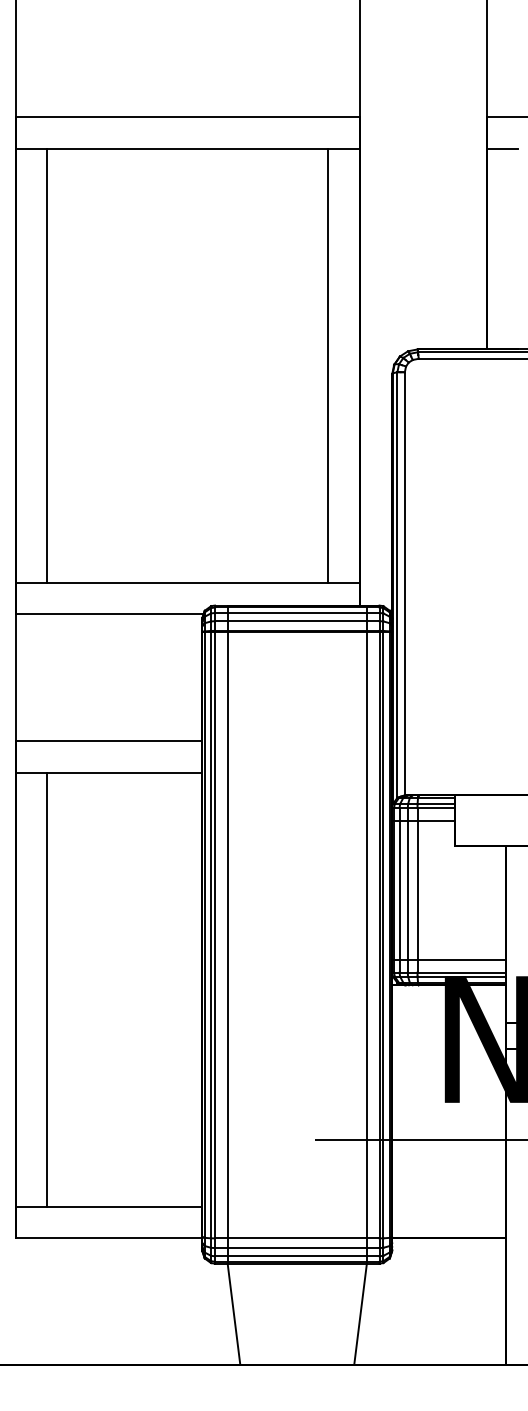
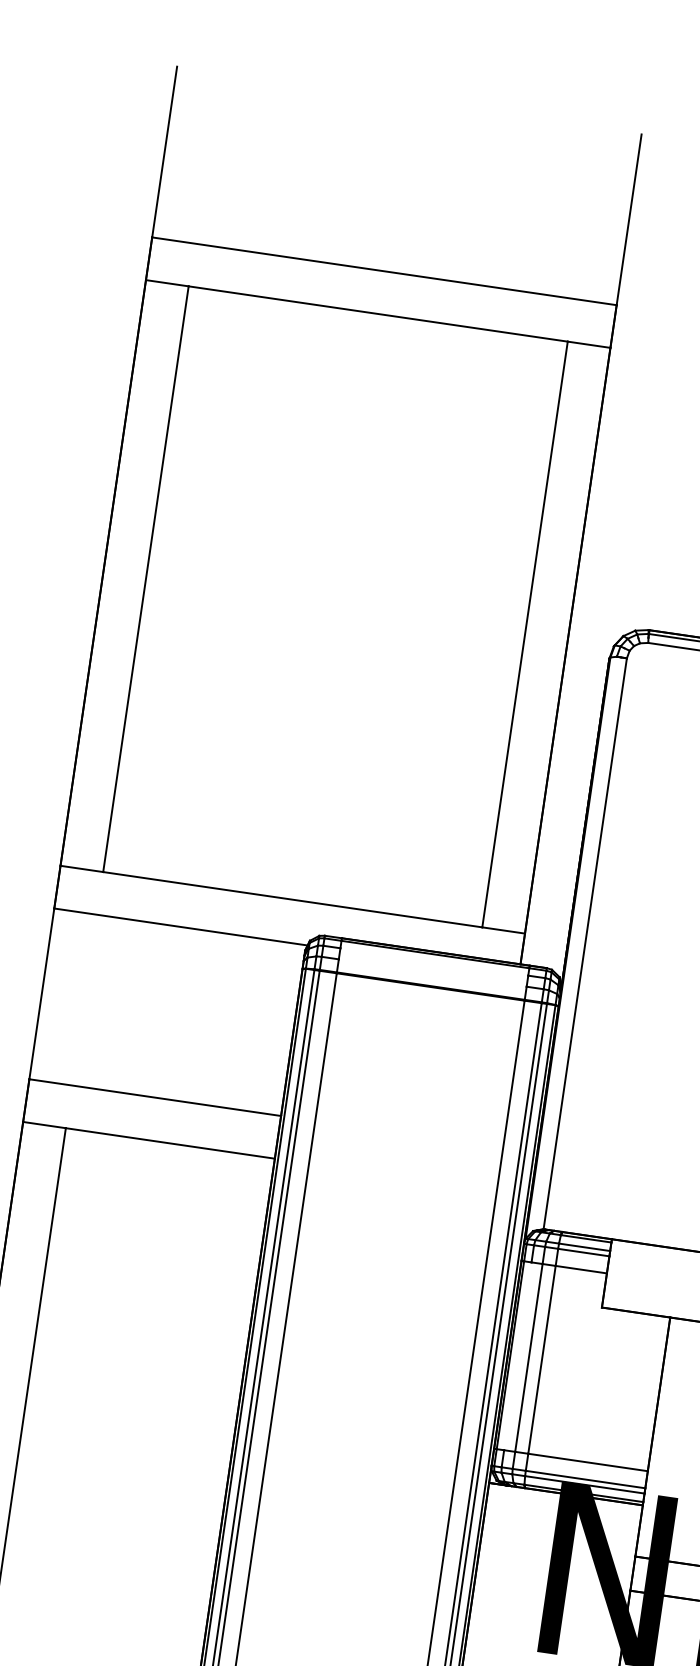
line: (397, 584) -> (575, 943), removed
line: (296, 612) -> (433, 961), removed
line: (296, 621) -> (431, 973), removed
line: (399, 889) -> (517, 1355), removed

